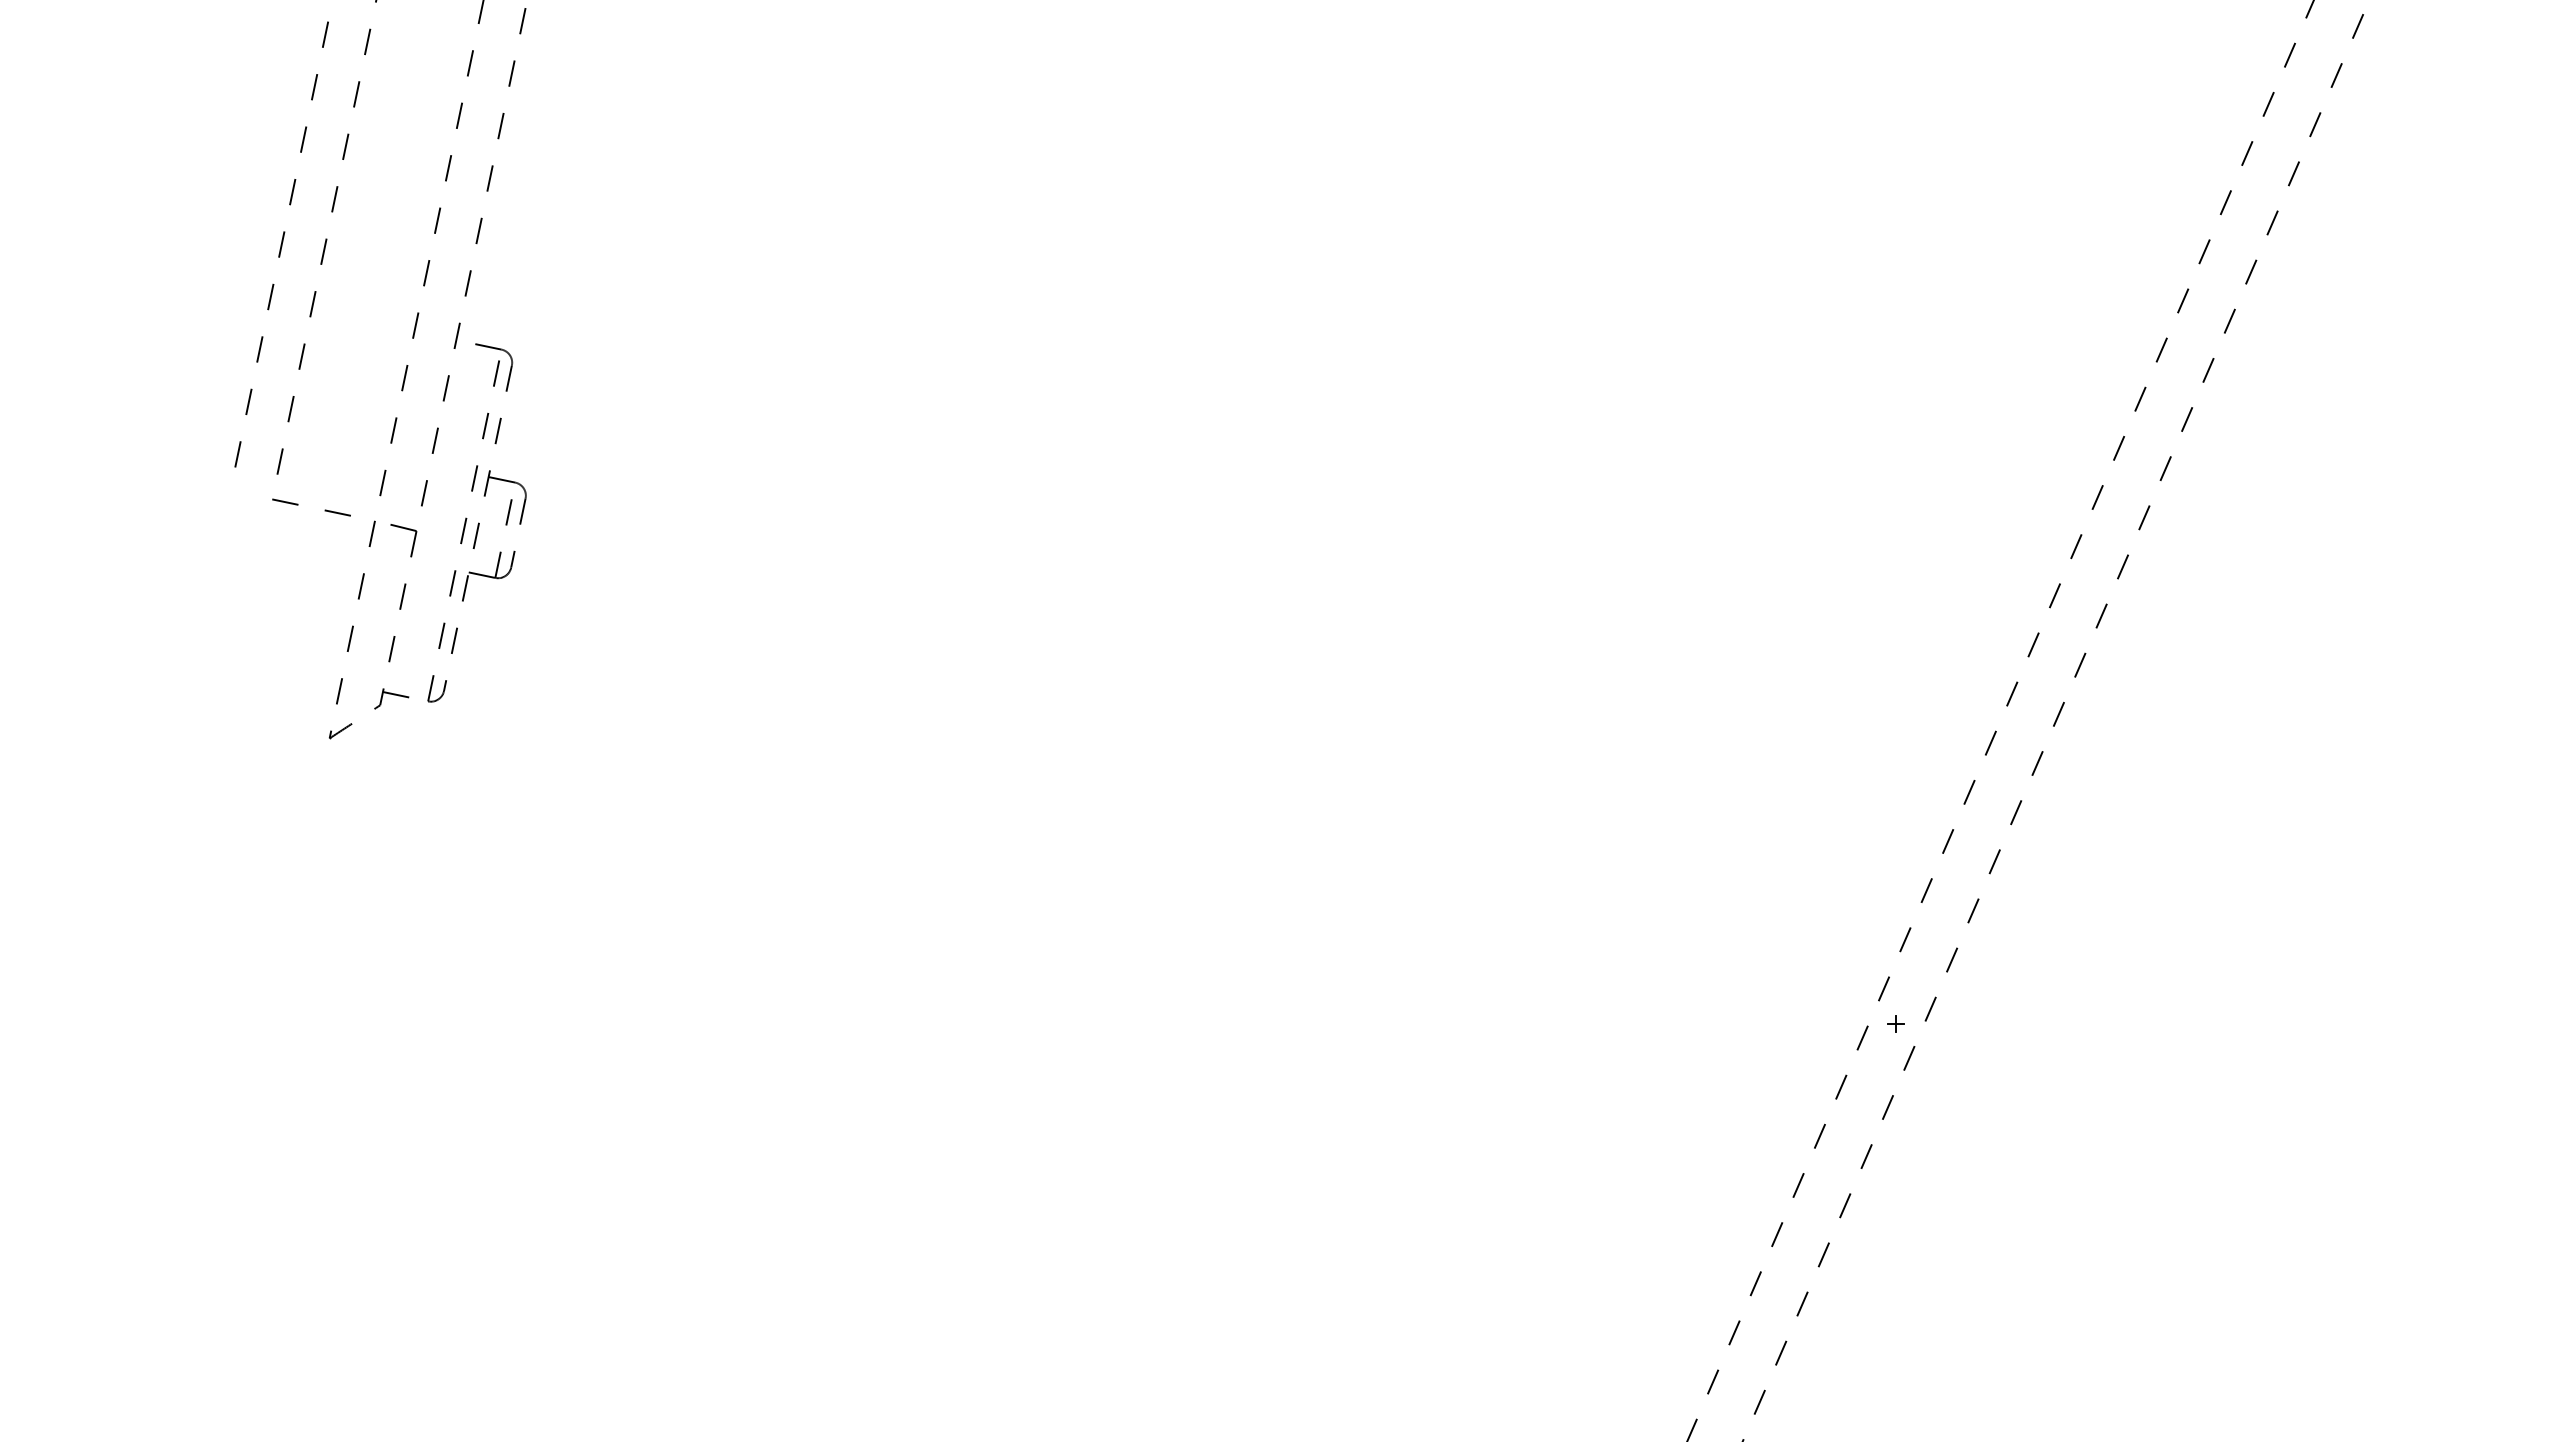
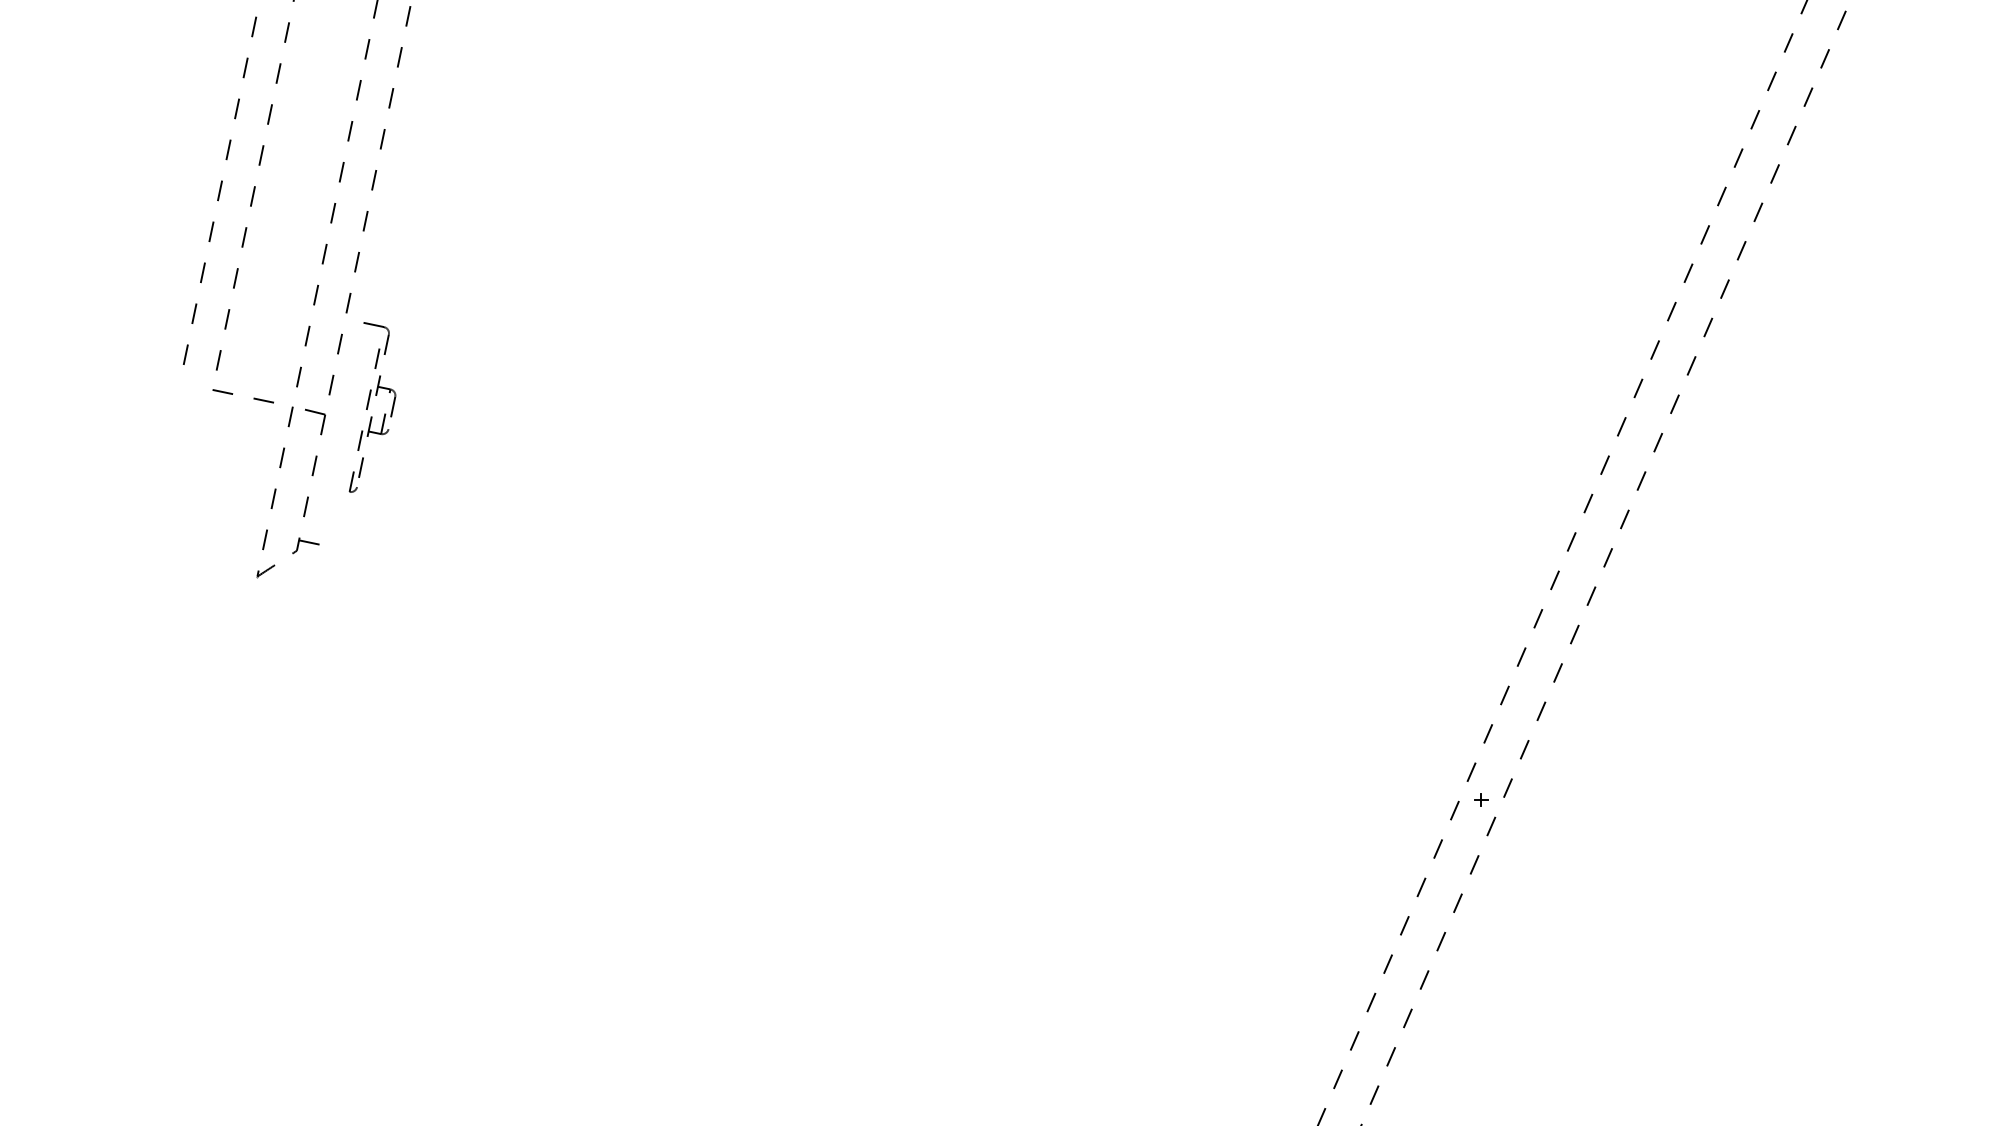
part: (476, 522) -> (372, 407), size x0.6

